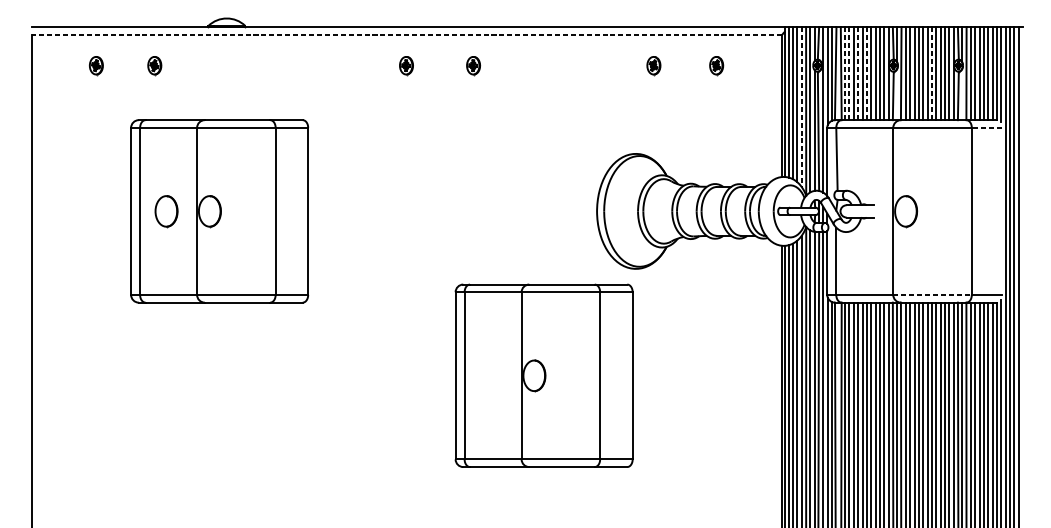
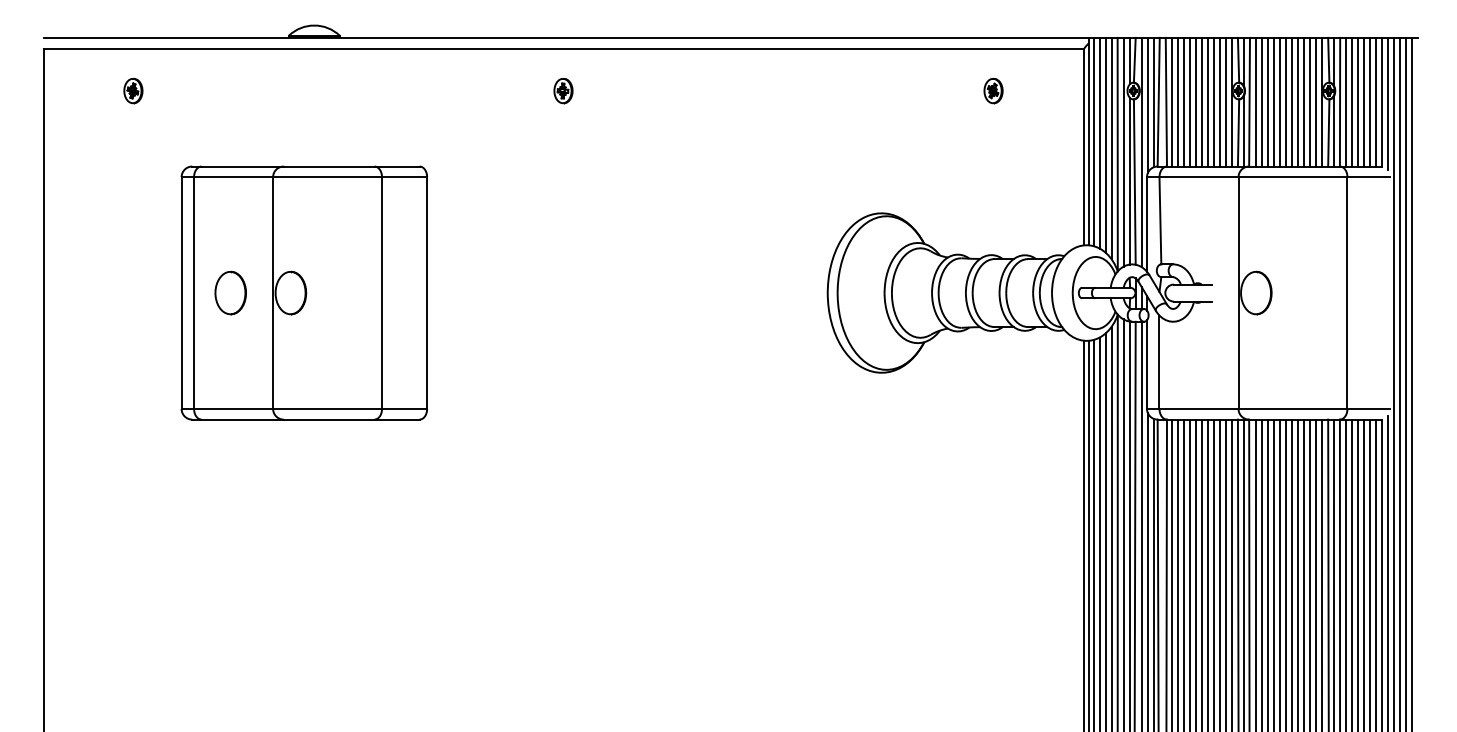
line: (406, 35) -> (563, 48), dashed -> solid
part: (154, 66) -> (214, 91), removed
part: (473, 66) -> (656, 91), removed
part: (653, 66) -> (906, 91), removed
line: (844, 73) -> (1171, 102), dashed -> solid
line: (849, 73) -> (1177, 102), dashed -> solid
line: (857, 73) -> (1189, 102), dashed -> solid
line: (866, 73) -> (1201, 102), dashed -> solid
line: (932, 73) -> (1292, 102), dashed -> solid
line: (896, 94) -> (1243, 131), added
line: (962, 94) -> (1334, 131), added
line: (801, 107) -> (1111, 148), dashed -> solid
line: (987, 128) -> (1368, 177), dashed -> solid
line: (932, 294) -> (1293, 408), dashed -> solid
part: (543, 375) -> (753, 520), removed

